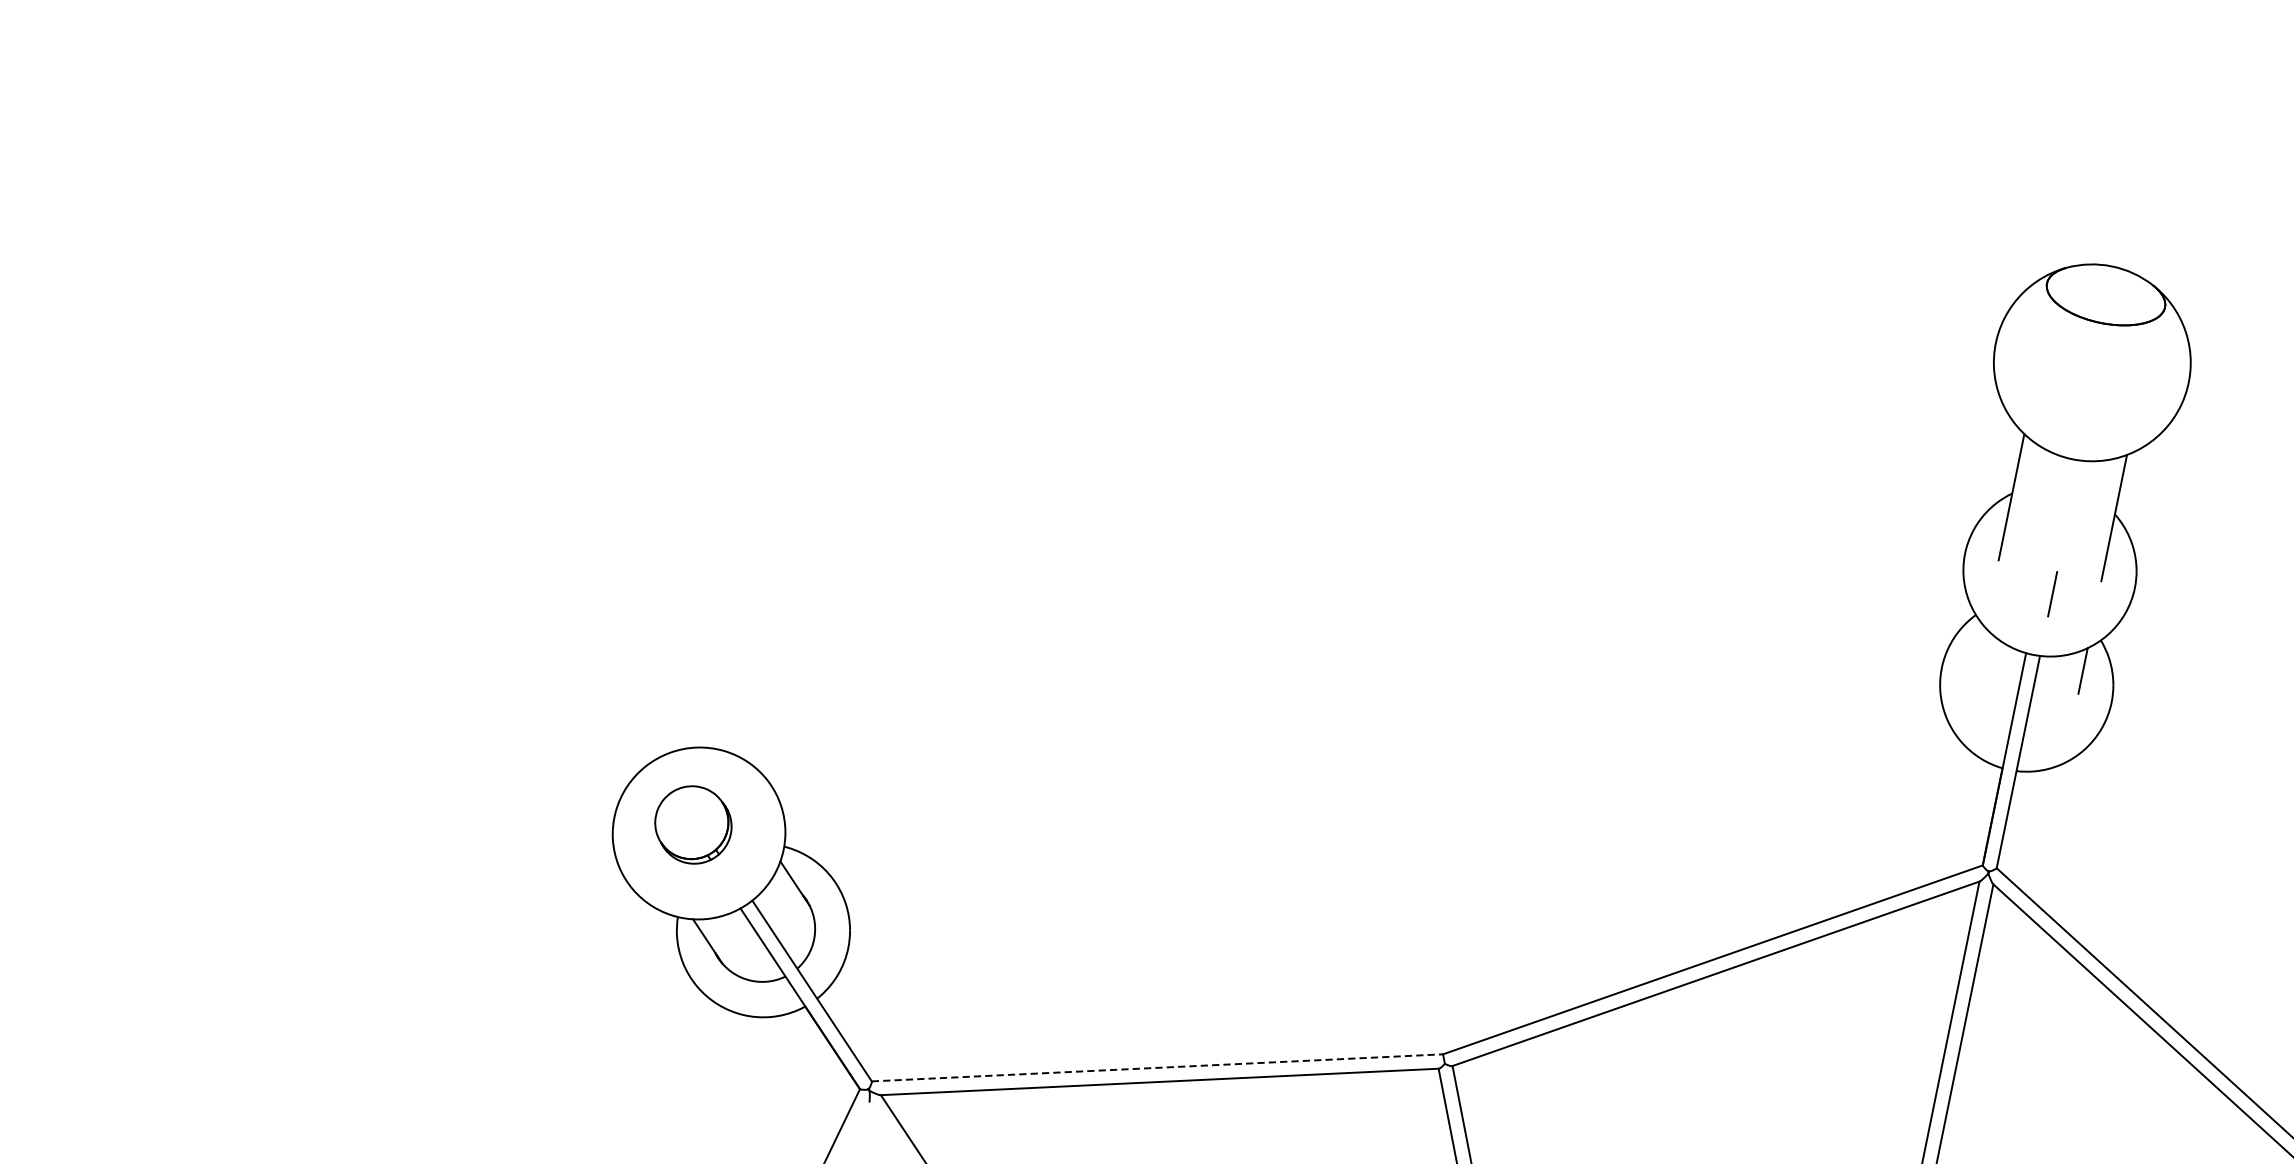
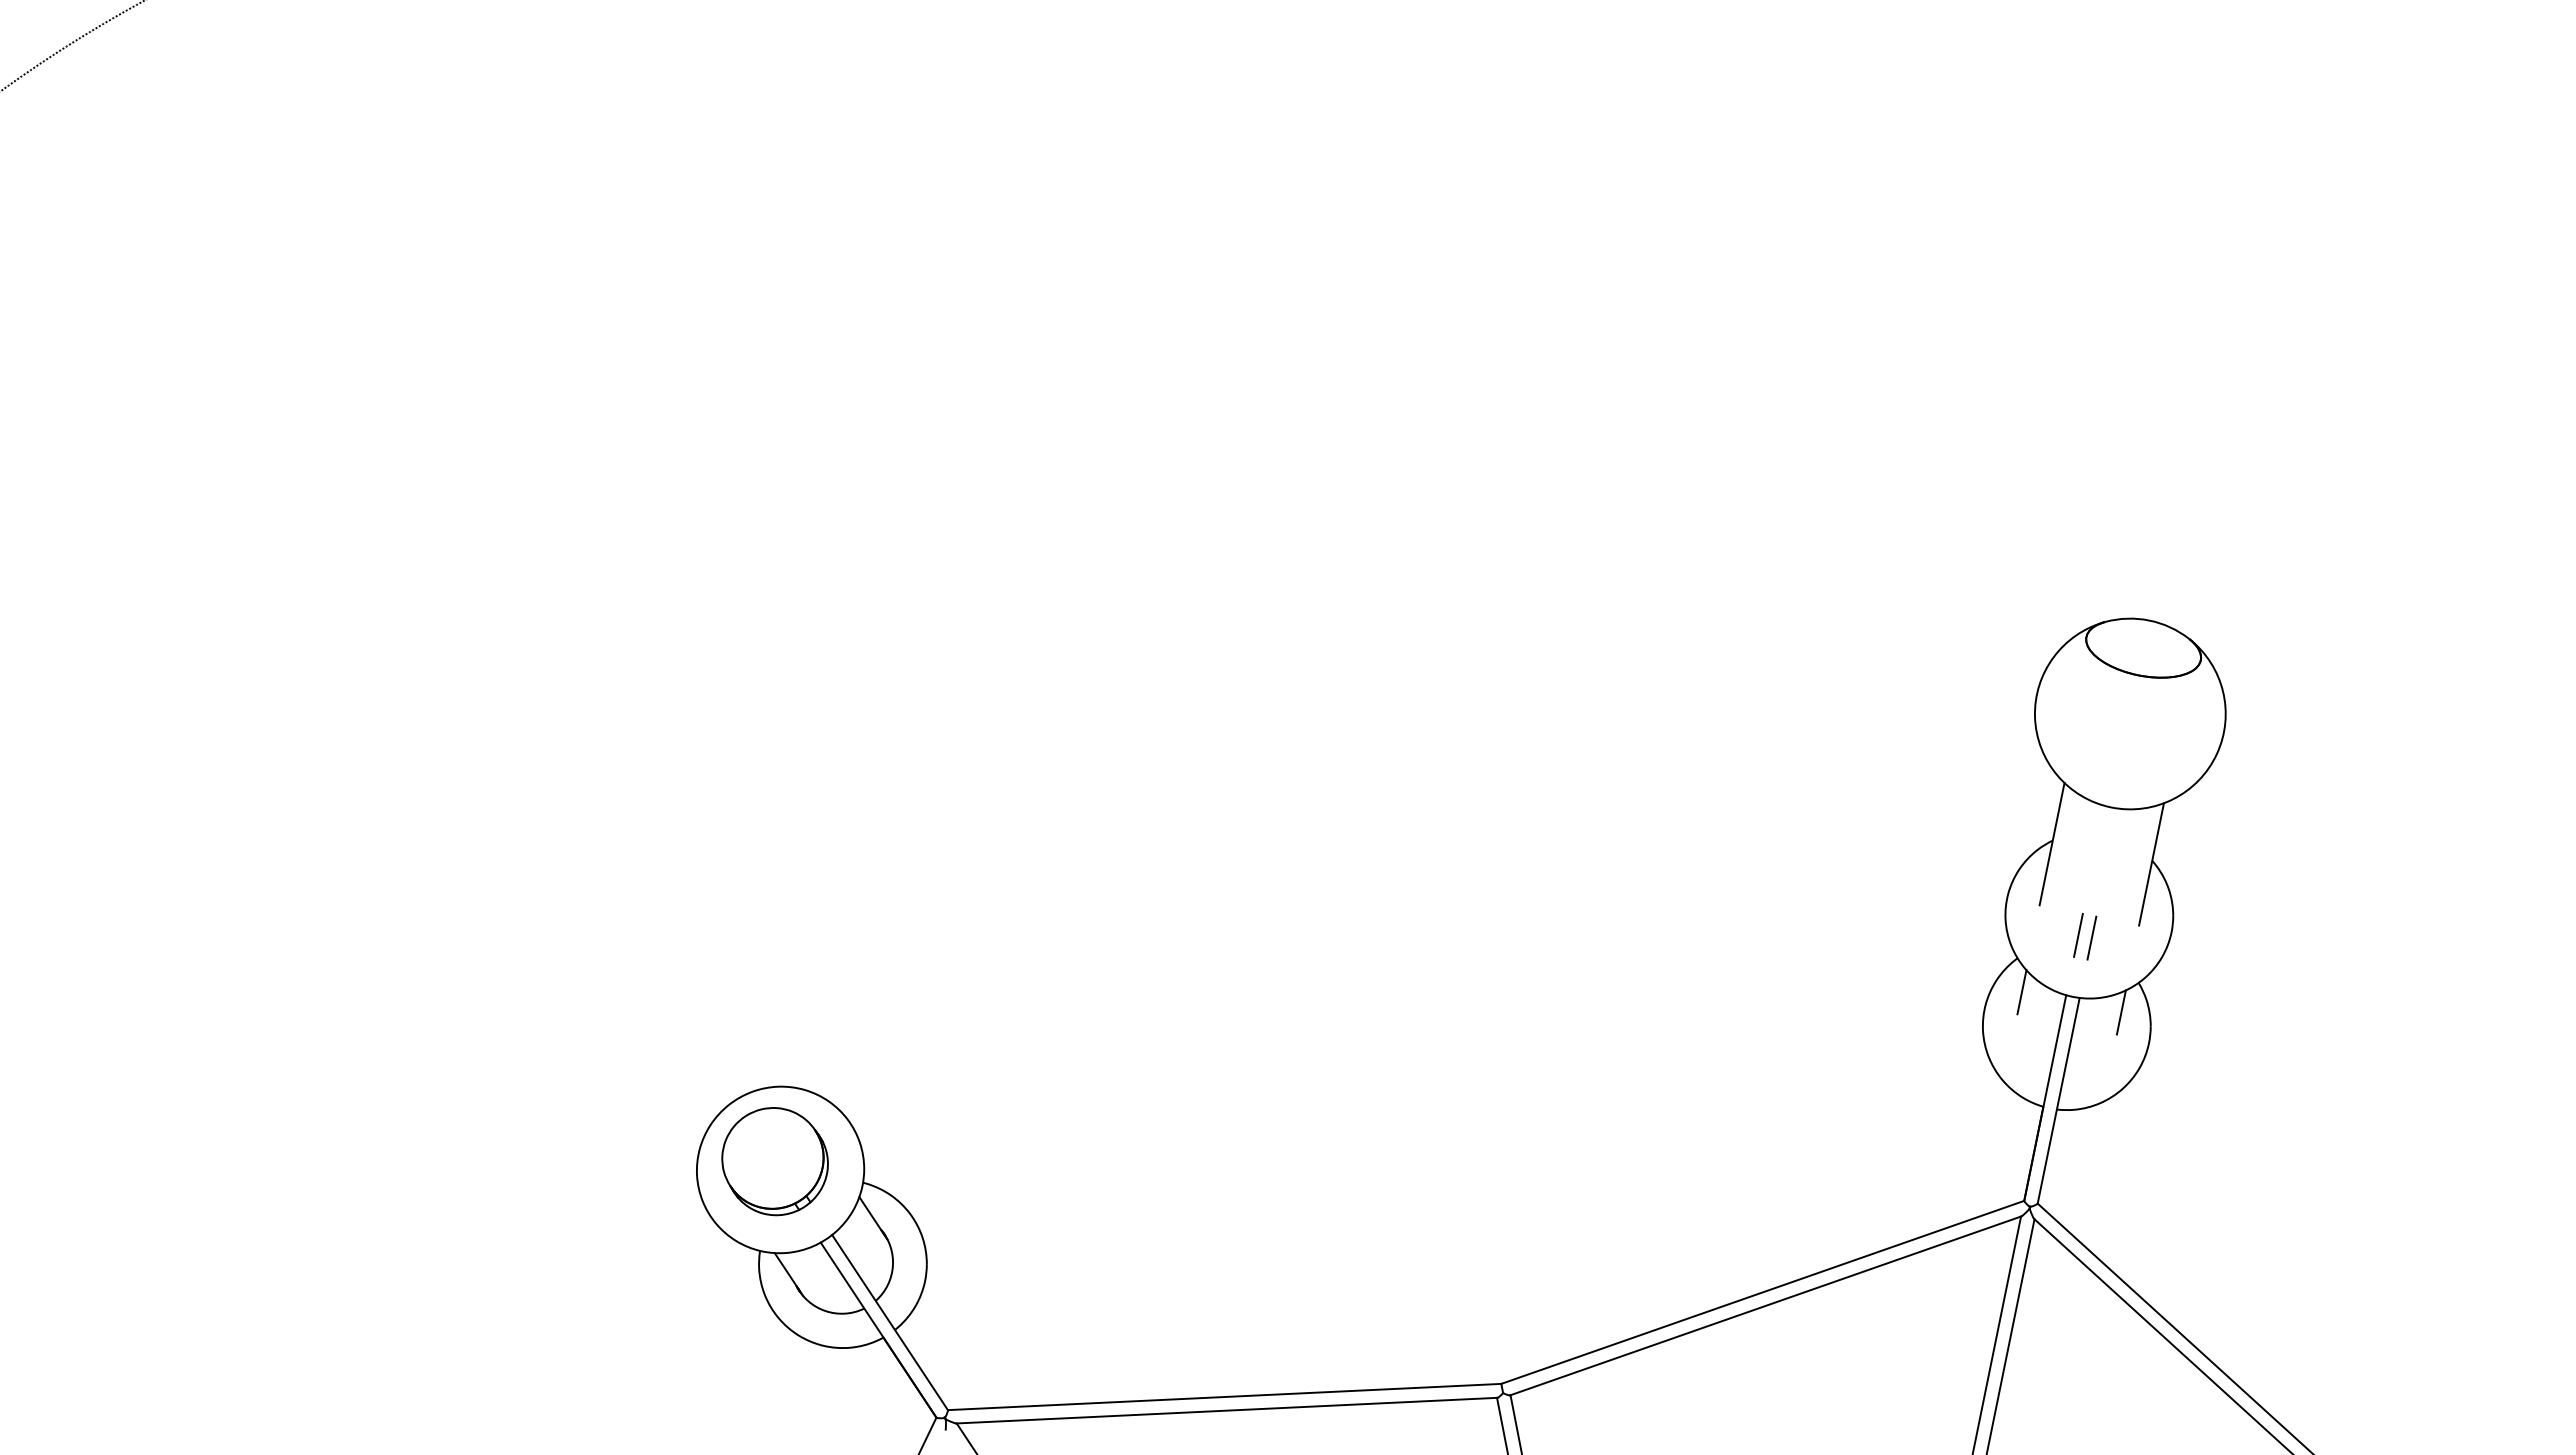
line: (2038, 591) -> (2078, 935), added
line: (1979, 650) -> (2021, 992), added
part: (692, 824) -> (774, 1161), size x1.43
line: (1158, 1067) -> (1225, 1396), dashed -> solid

